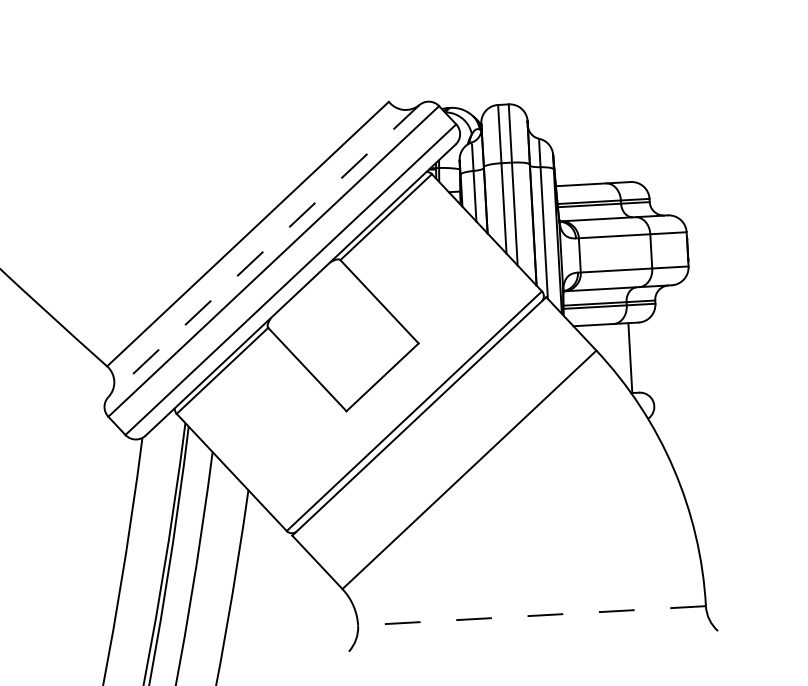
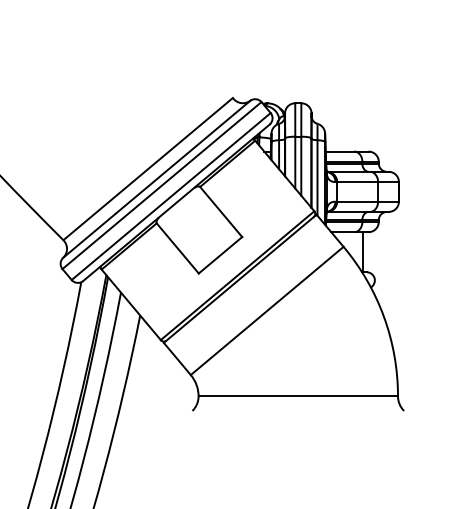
line: (263, 251) -> (156, 179), dashed -> solid
line: (532, 616) -> (298, 396), dashed -> solid

